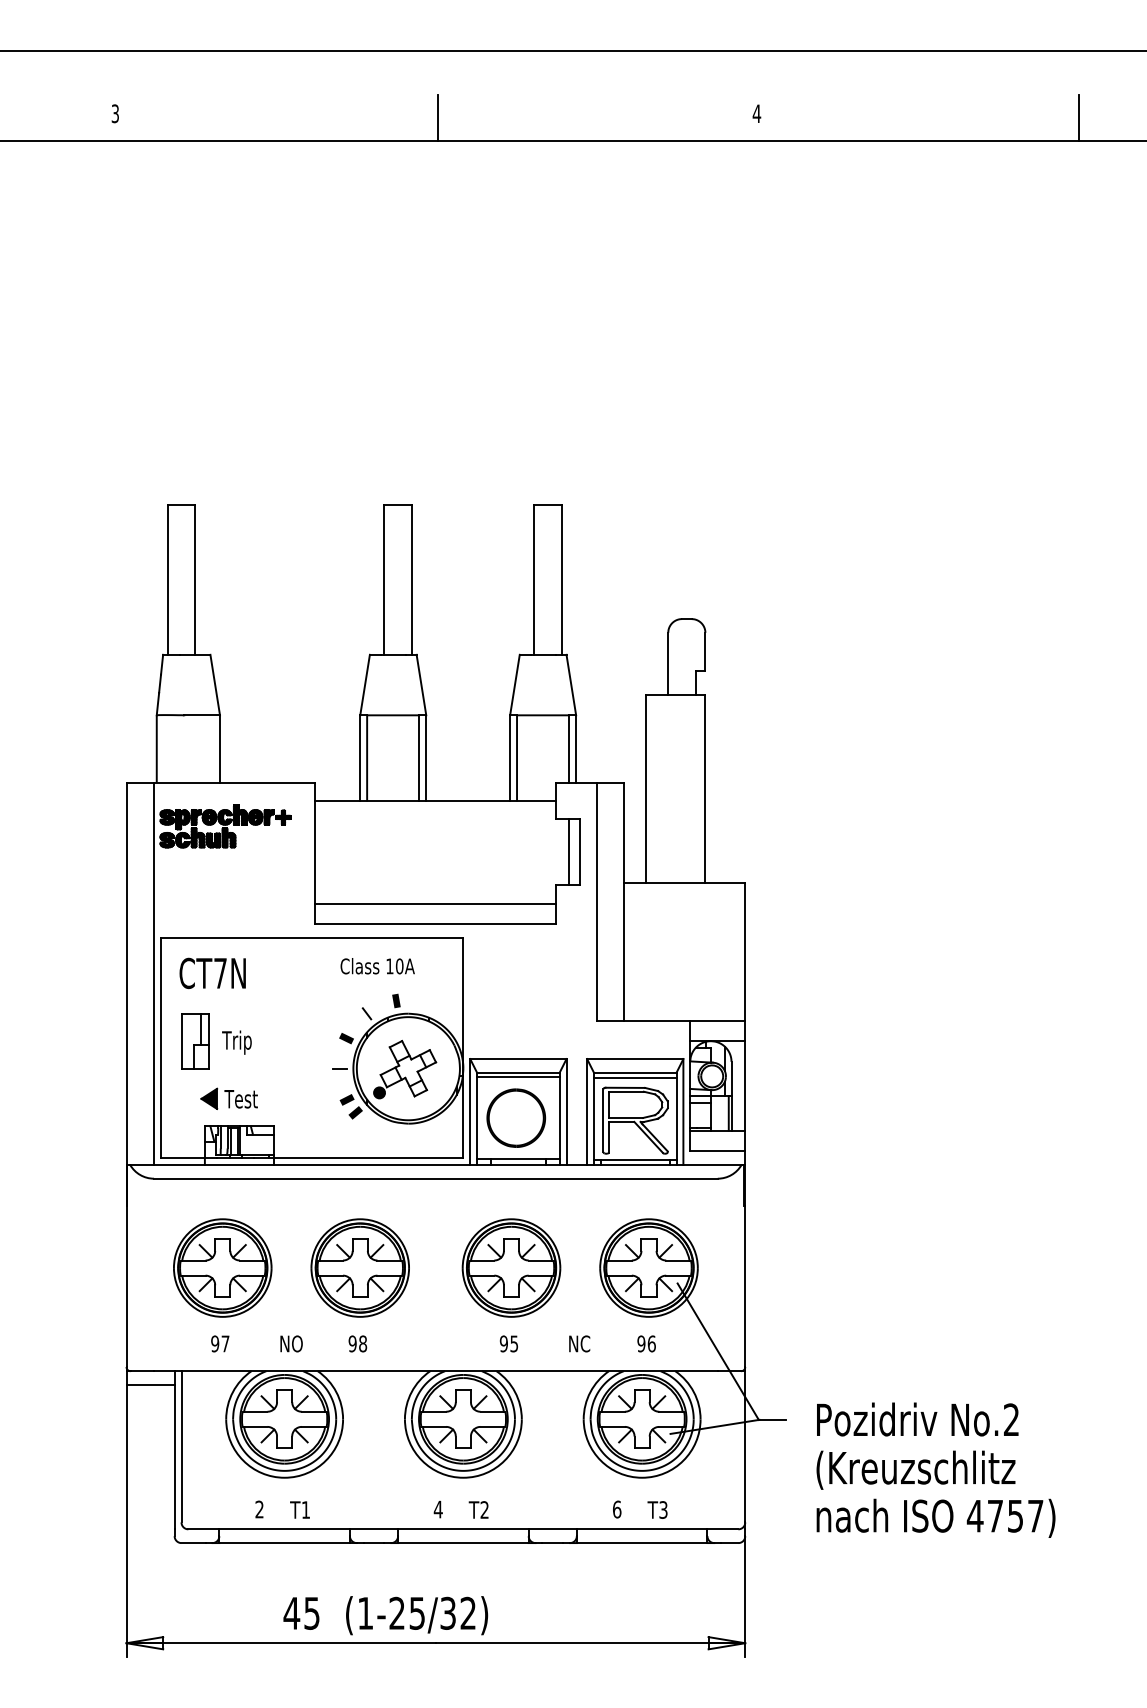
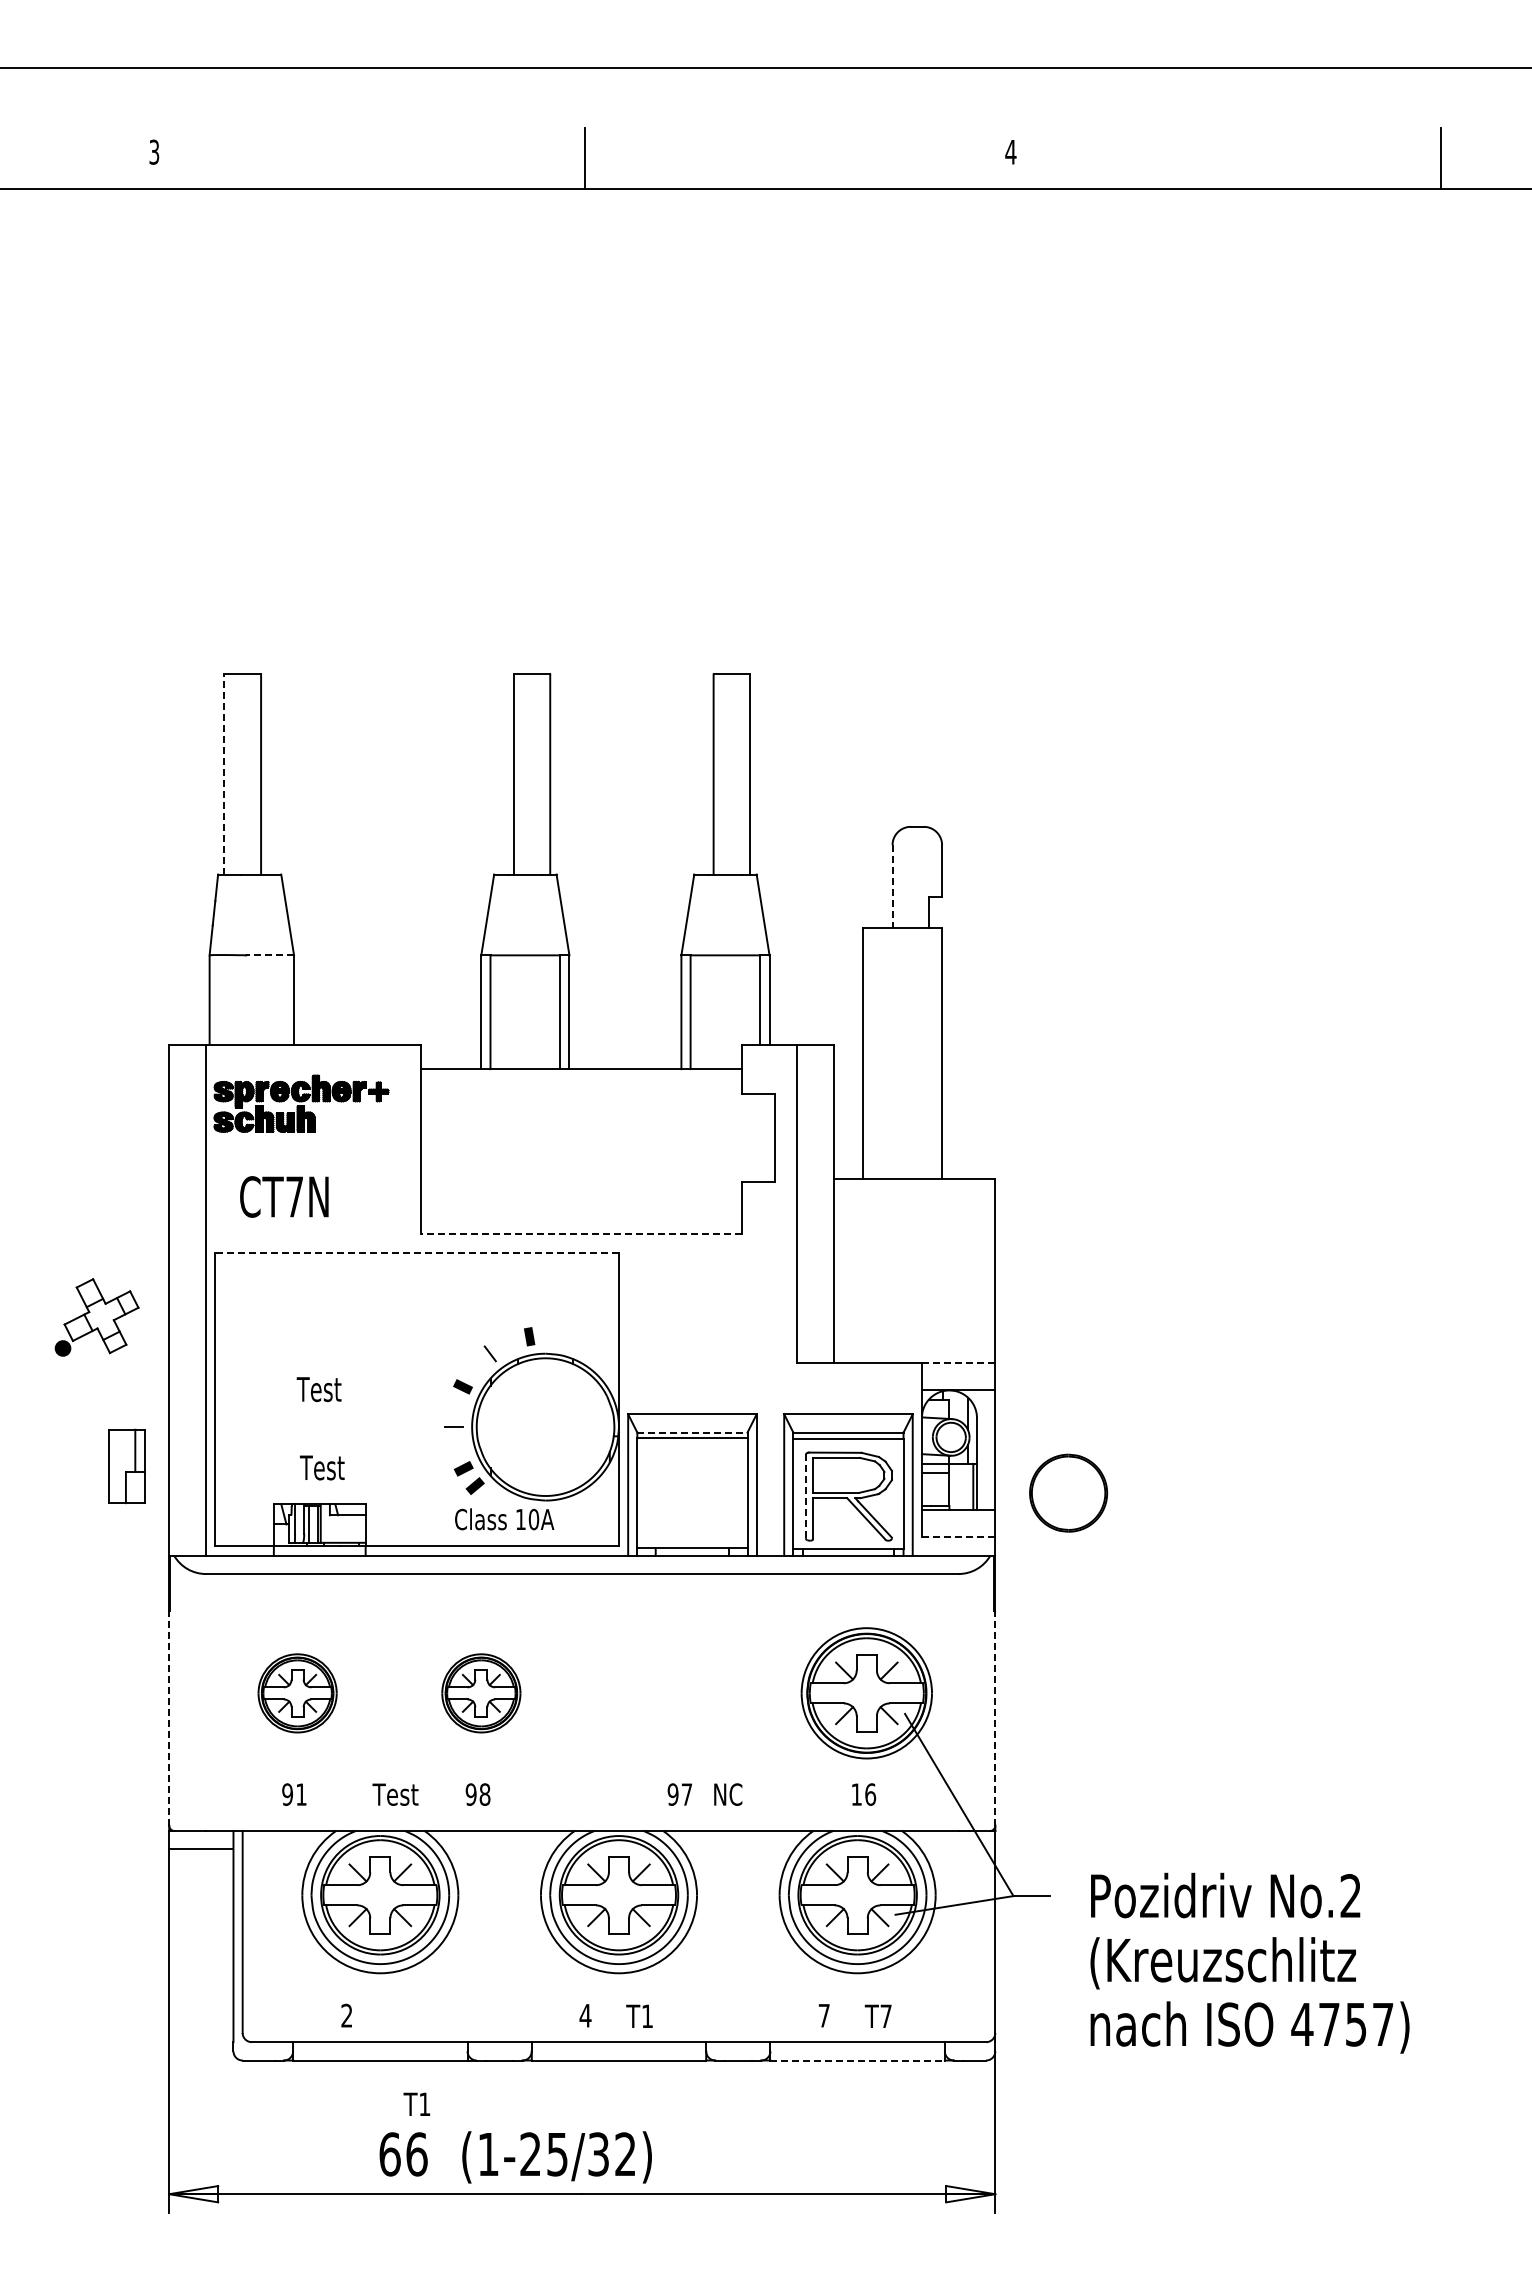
line: (167, 579) -> (224, 774), solid -> dashed
line: (668, 664) -> (892, 887), solid -> dashed
line: (202, 715) -> (270, 955), solid -> dashed
line: (569, 851) -> (760, 1137), removed
line: (434, 903) -> (580, 1206), removed
line: (435, 924) -> (581, 1234), solid -> dashed
line: (312, 937) -> (417, 1252), solid -> dashed
text: (377, 966) -> (504, 1519), moved
text: (212, 973) -> (284, 1196), moved
line: (717, 1020) -> (958, 1362), solid -> dashed
part: (194, 1040) -> (126, 1465), moved
text: (244, 1042) -> (326, 1392), Trip -> Test
part: (404, 1069) -> (96, 1317), moved
line: (518, 1072) -> (692, 1432), solid -> dashed
part: (209, 1098) -> (279, 1466), removed
part: (516, 1117) -> (1068, 1492), moved
line: (603, 1120) -> (805, 1496), solid -> dashed
line: (717, 1151) -> (958, 1537), solid -> dashed
part: (222, 1268) -> (297, 1693), size x0.6
part: (360, 1268) -> (481, 1693), size x0.6
part: (511, 1268) -> (683, 1693), removed
line: (126, 1286) -> (169, 1717), solid -> dashed
line: (745, 1286) -> (995, 1717), solid -> dashed
text: (225, 1343) -> (301, 1794), 97 -> 91
text: (295, 1343) -> (395, 1794), NO -> Test
text: (513, 1343) -> (686, 1794), 95 -> 97
text: (579, 1343) -> (728, 1794), moved
text: (641, 1343) -> (856, 1794), 96 -> 16
text: (299, 1509) -> (416, 2103), moved
text: (484, 1509) -> (647, 2015), T2 -> T1
text: (617, 1509) -> (824, 2015), 6 -> 7
text: (663, 1510) -> (885, 2016), T3 -> T7
line: (642, 1543) -> (858, 2060), solid -> dashed
text: (301, 1613) -> (402, 2154), 45 -> 66

